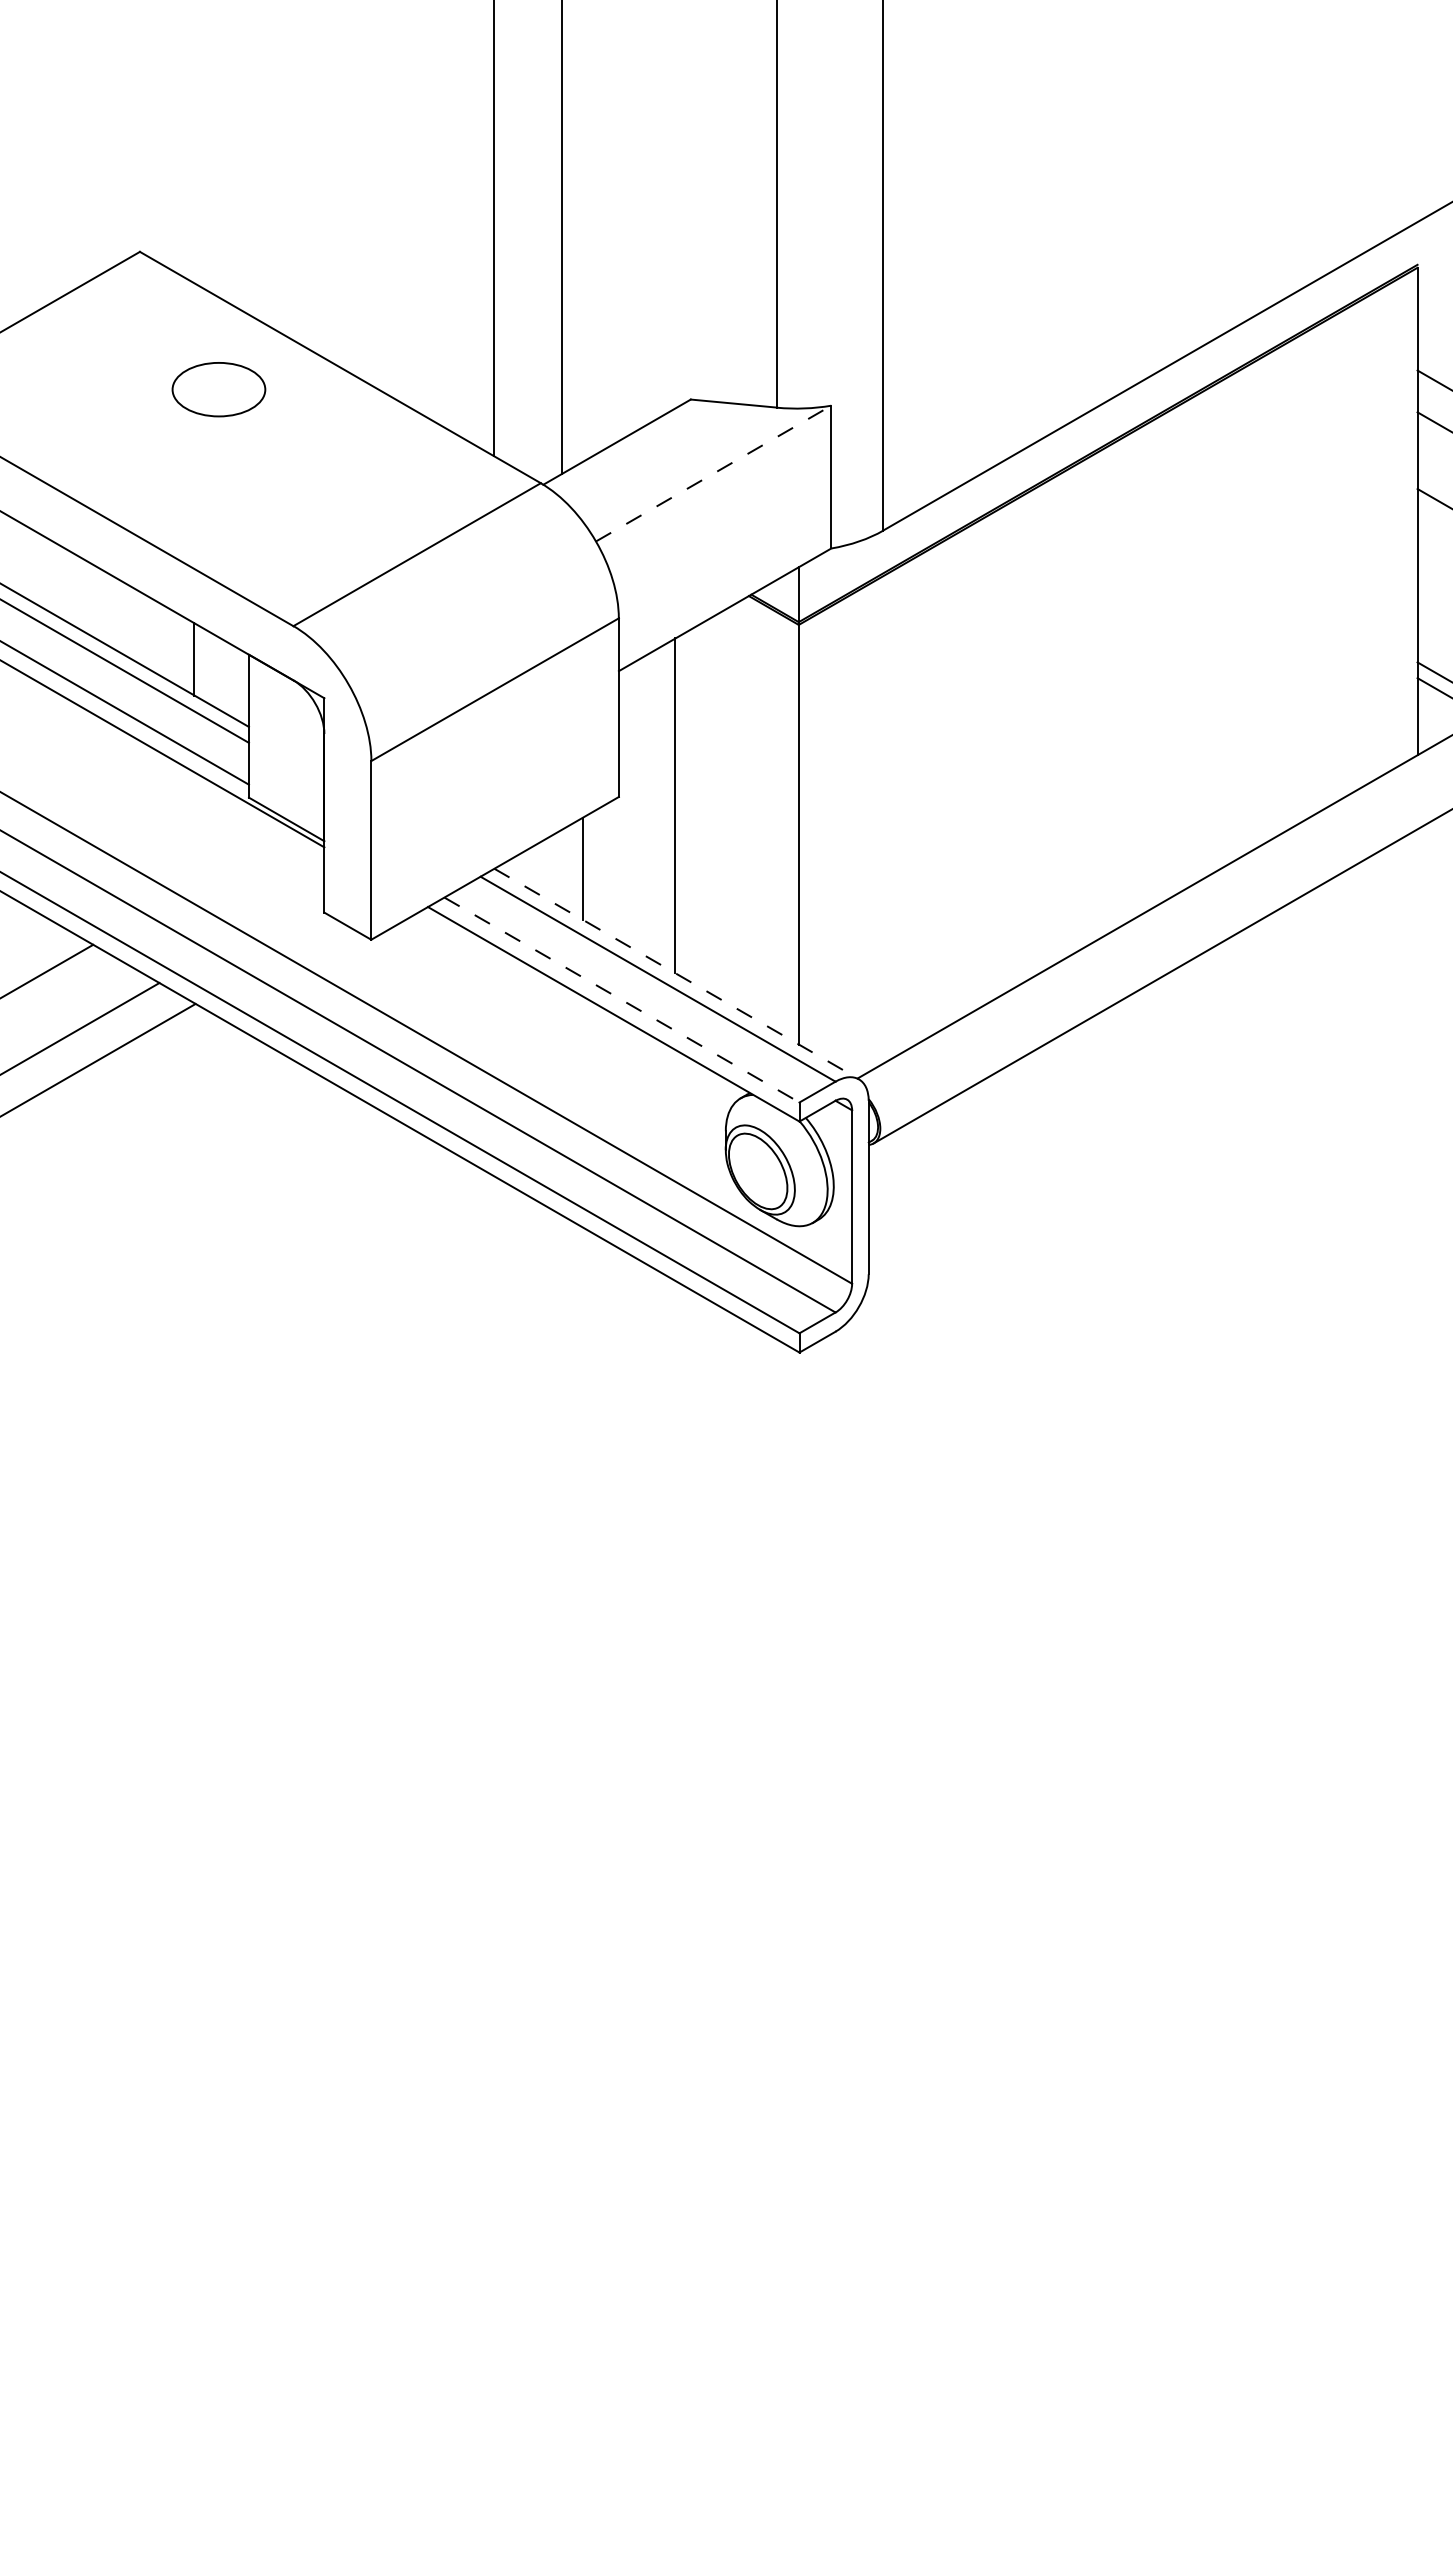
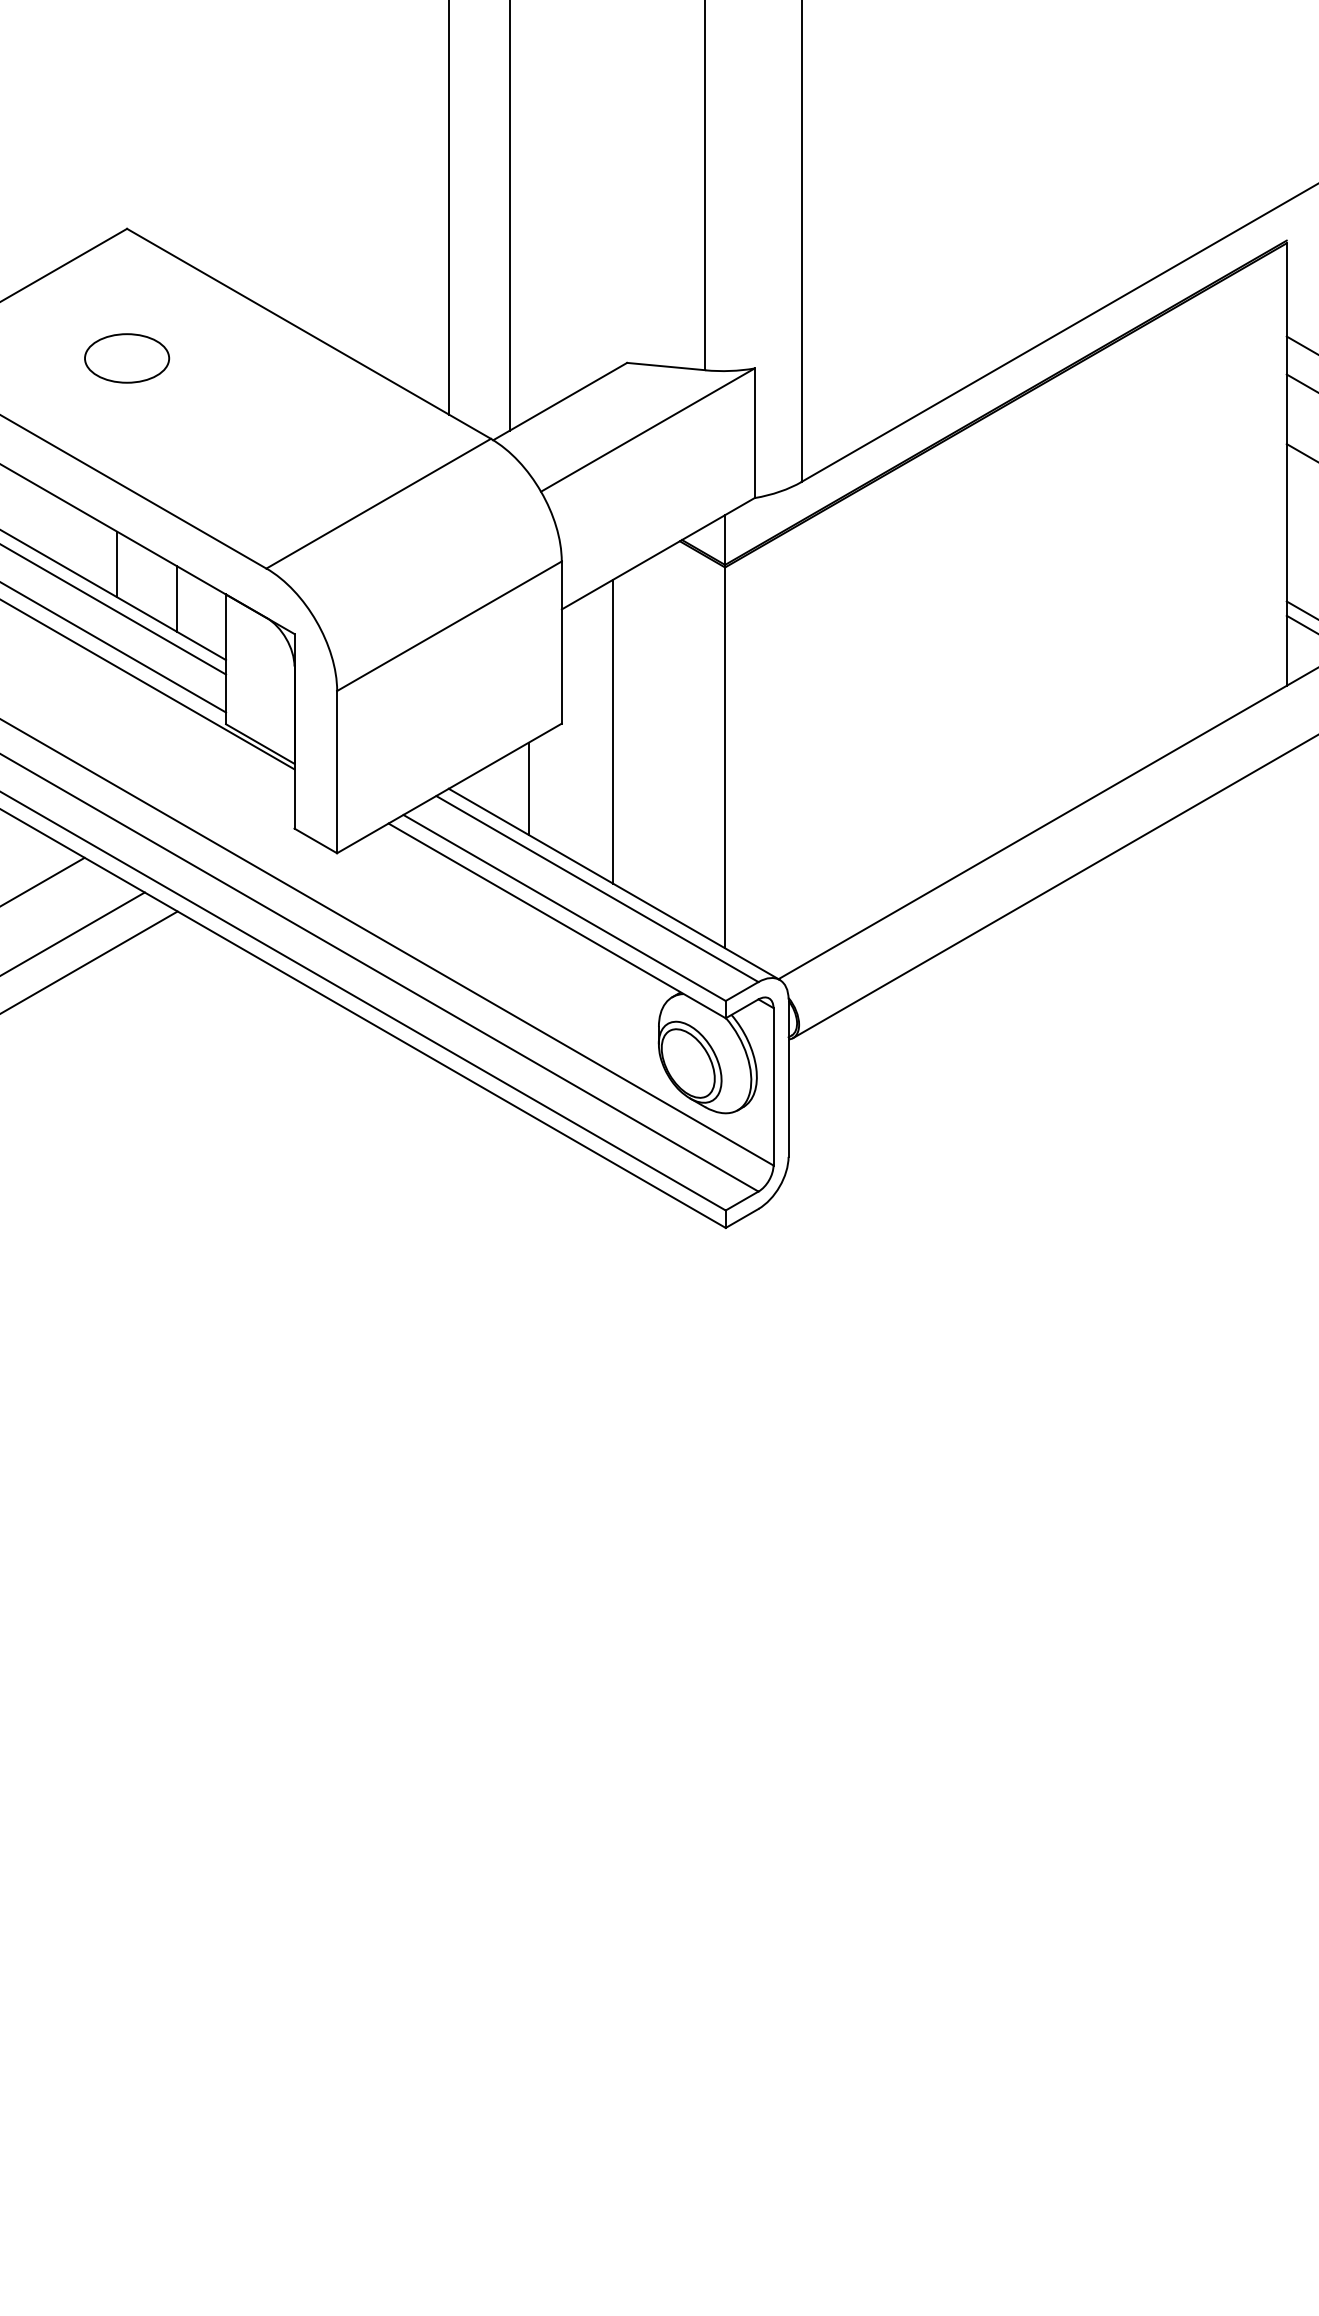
part: (218, 389) -> (126, 358), moved
line: (713, 473) -> (647, 430), dashed -> solid
line: (128, 621) -> (116, 564), added
line: (676, 973) -> (614, 883), dashed -> solid
line: (621, 1000) -> (564, 908), dashed -> solid

